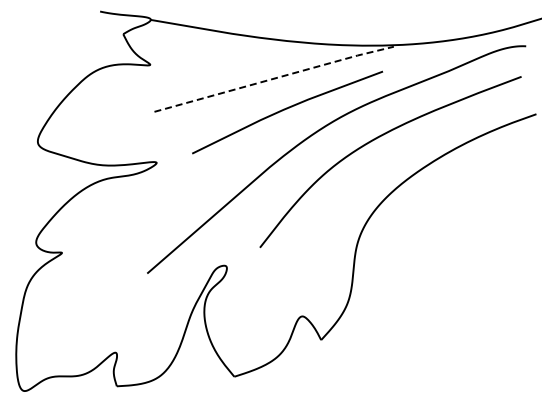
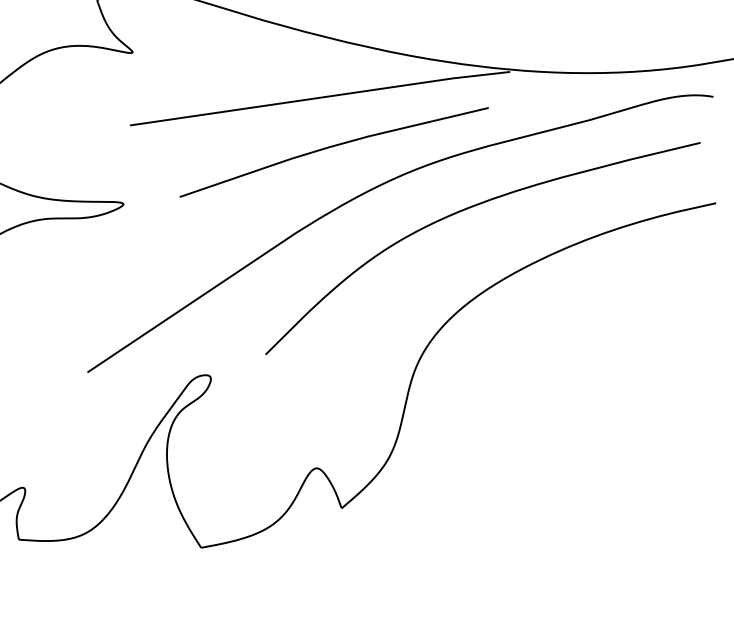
line: (274, 78) -> (320, 97), dashed -> solid

